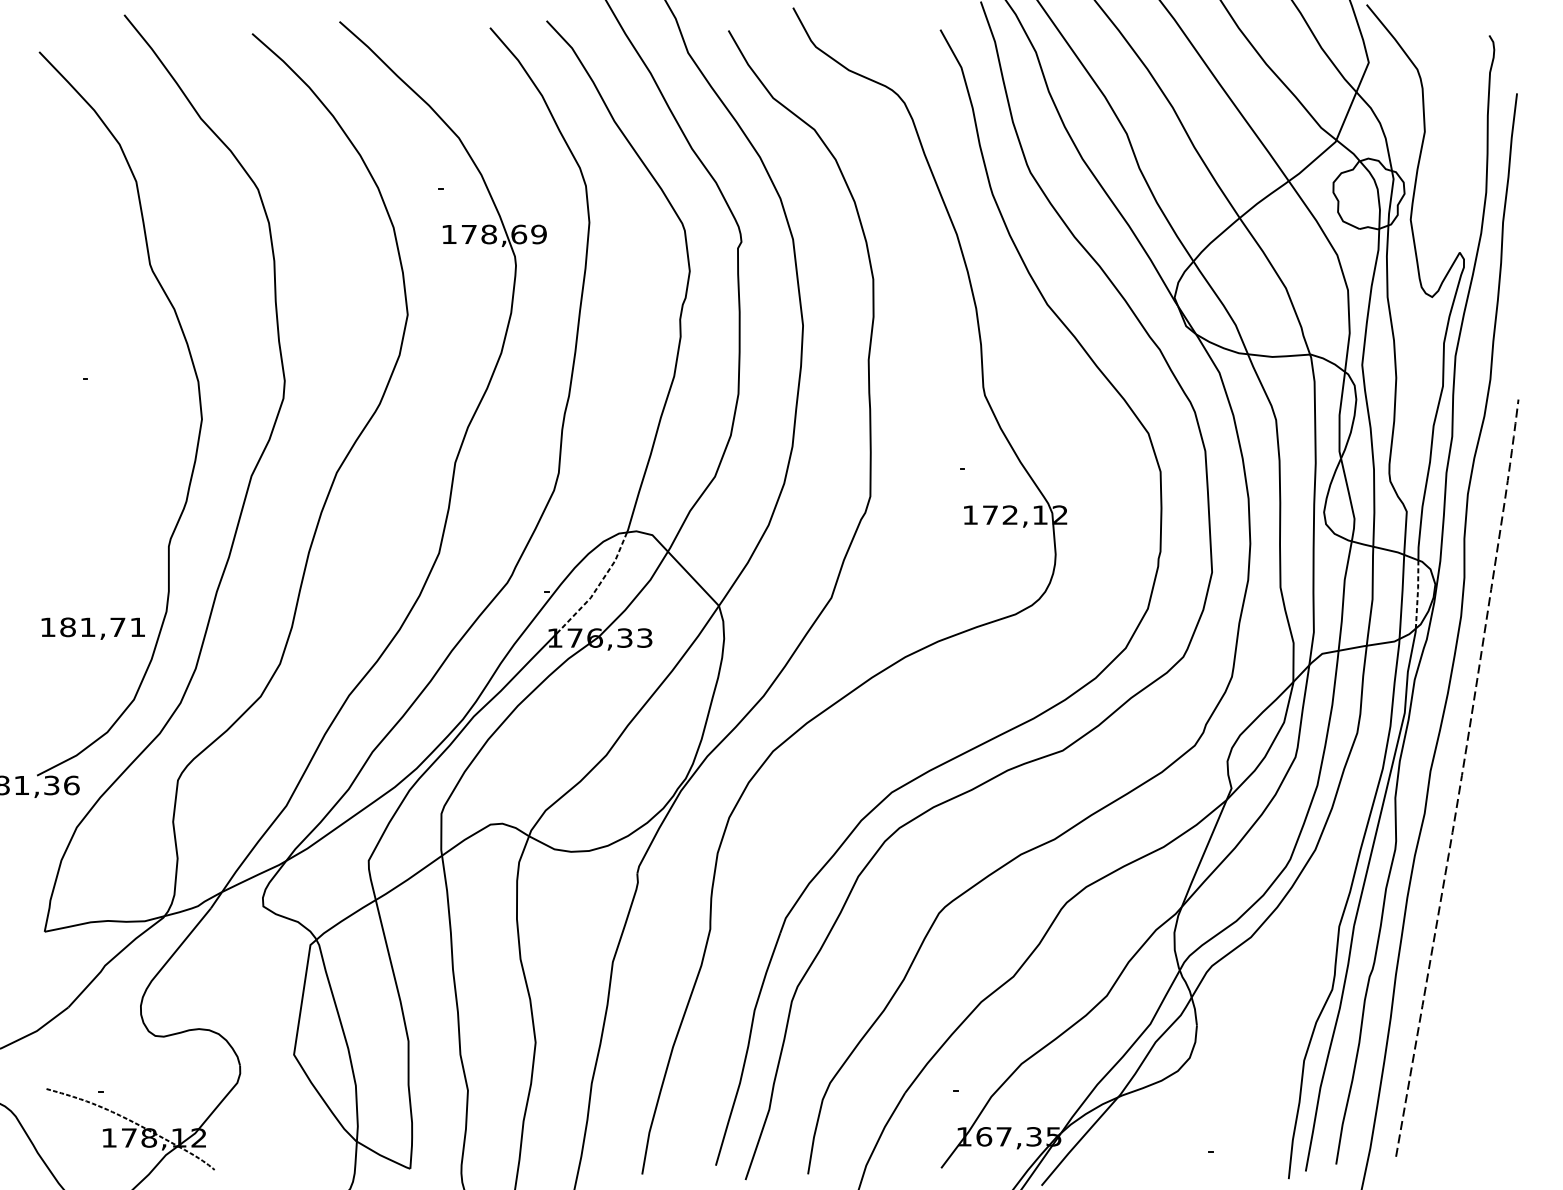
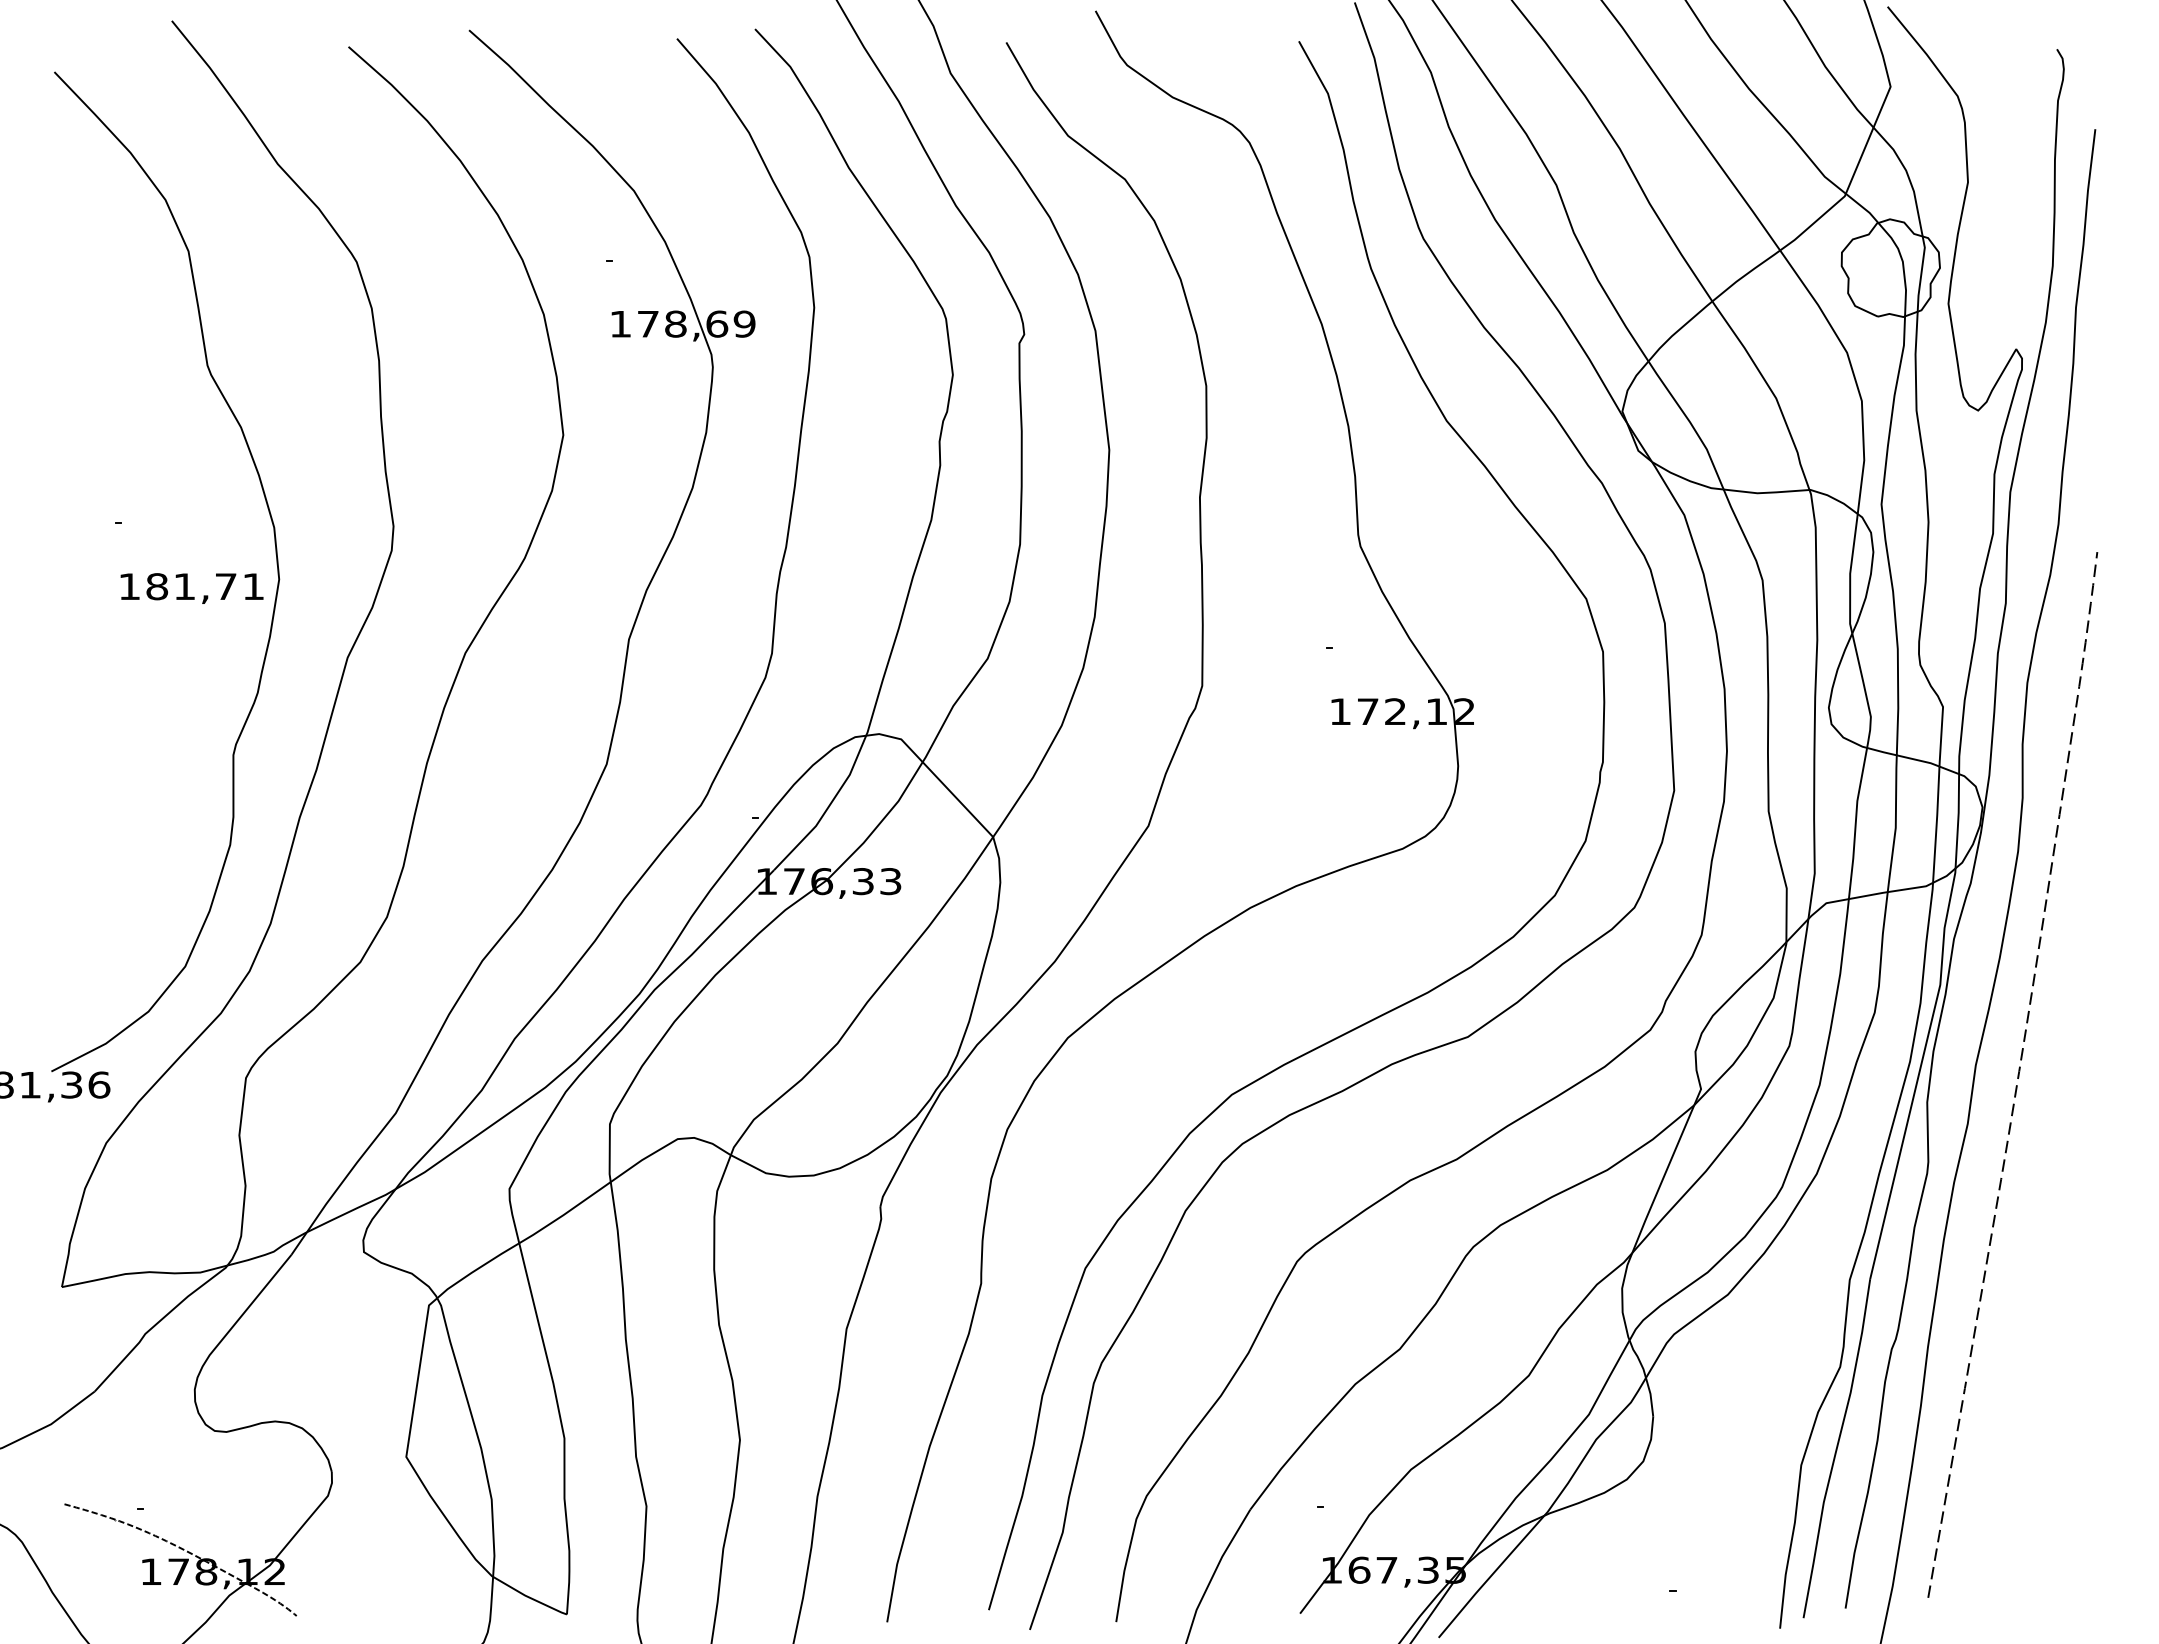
line: (599, 584) -> (828, 807), dashed -> solid
line: (1417, 593) -> (1958, 820), dashed -> solid
text: (92, 628) -> (191, 588), moved

